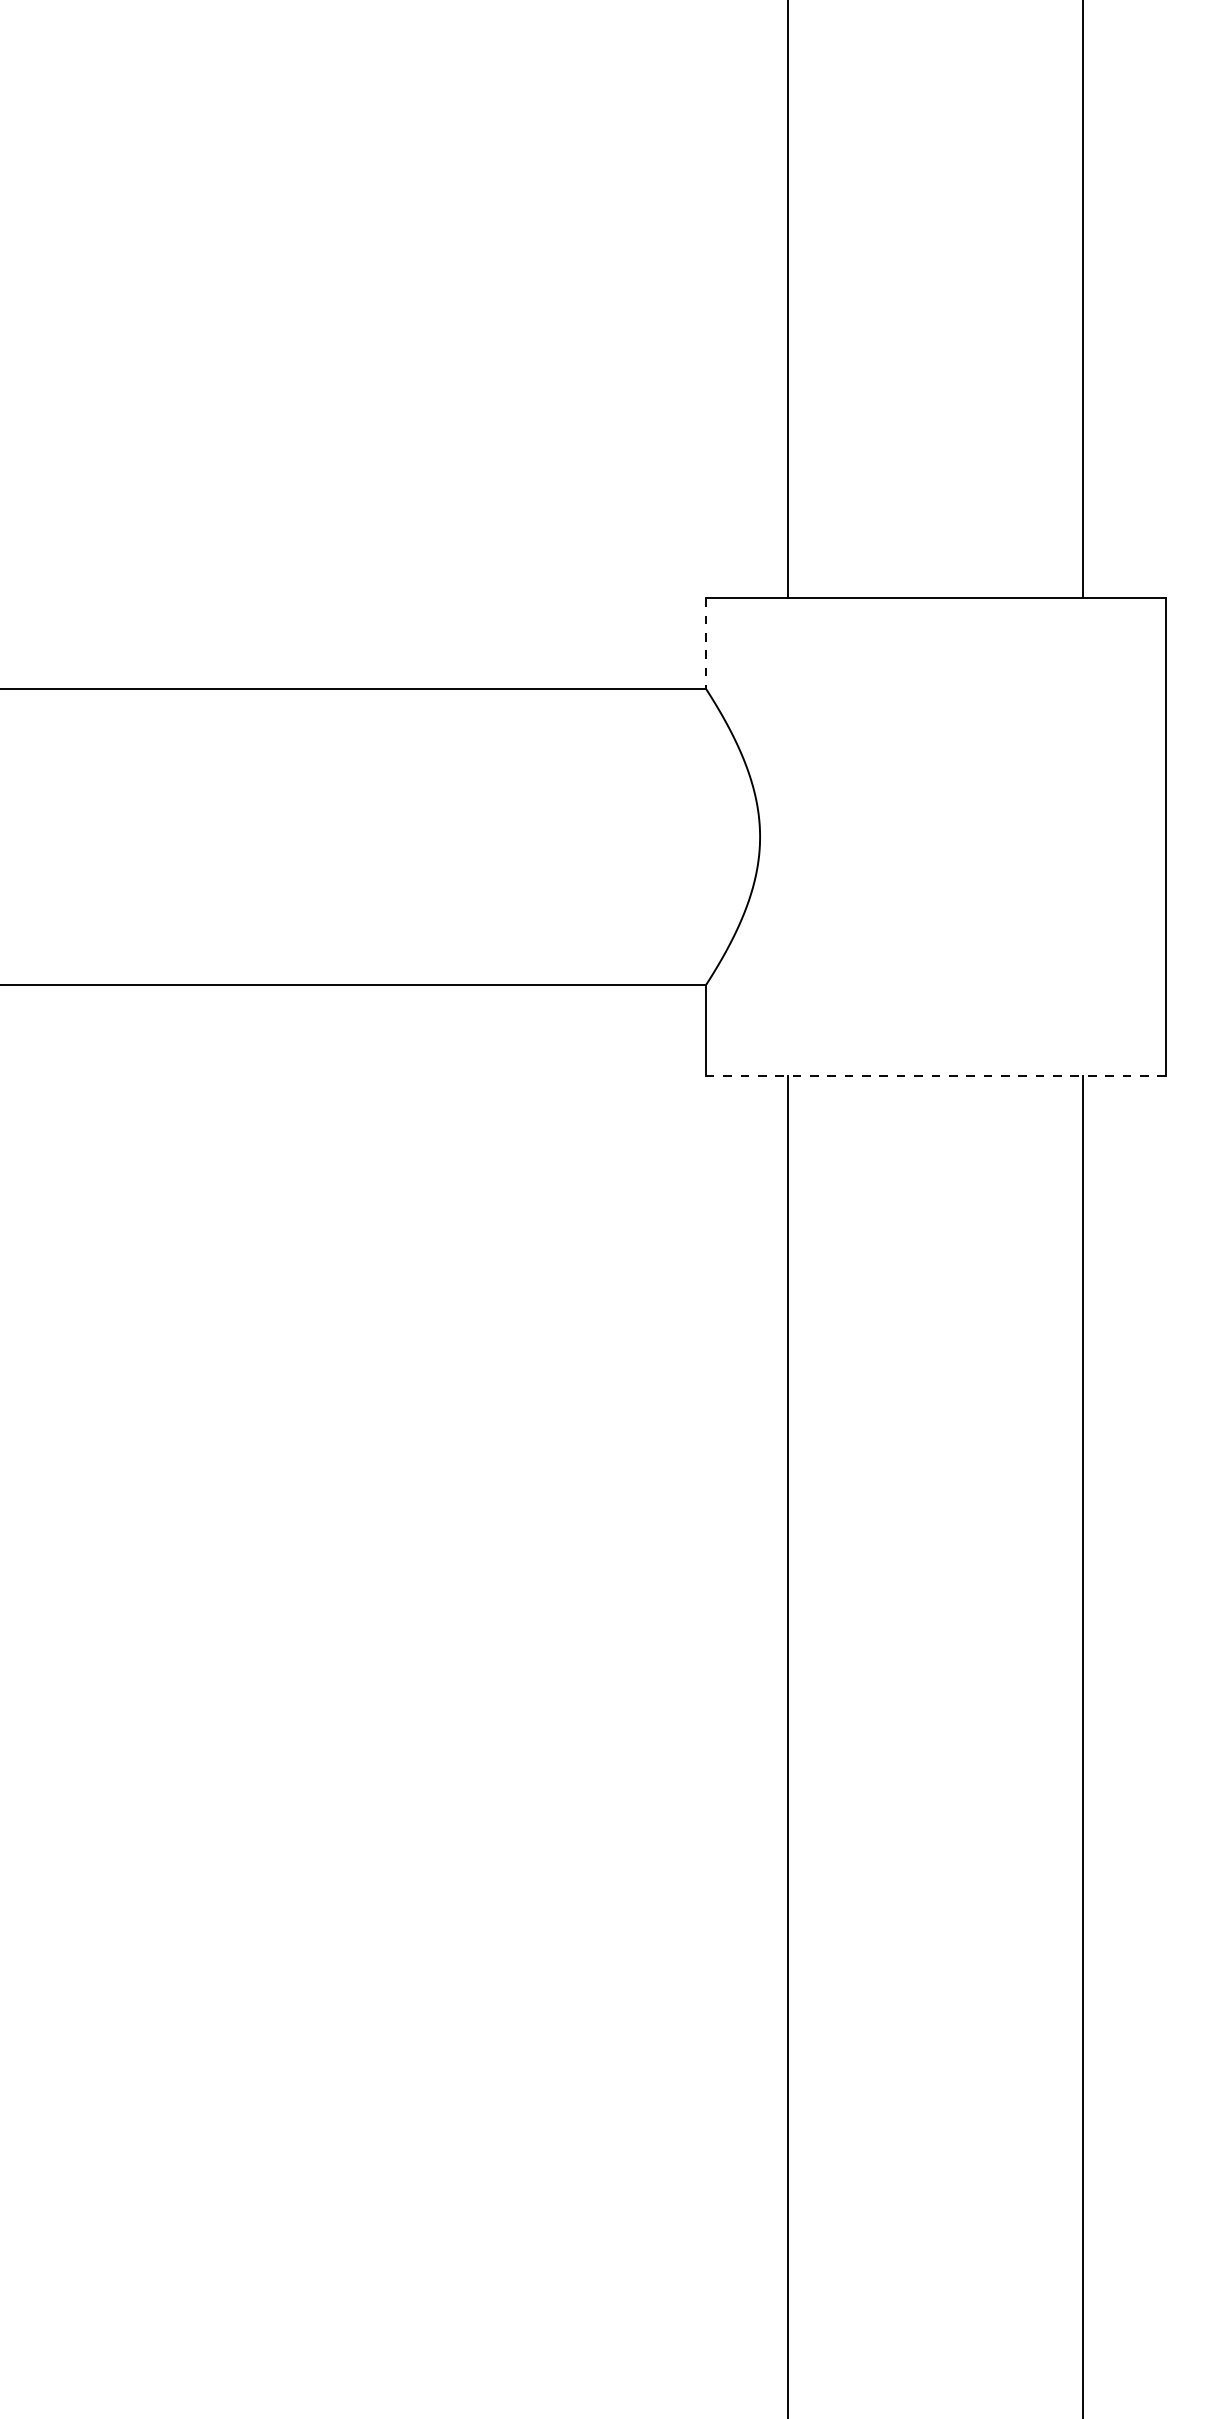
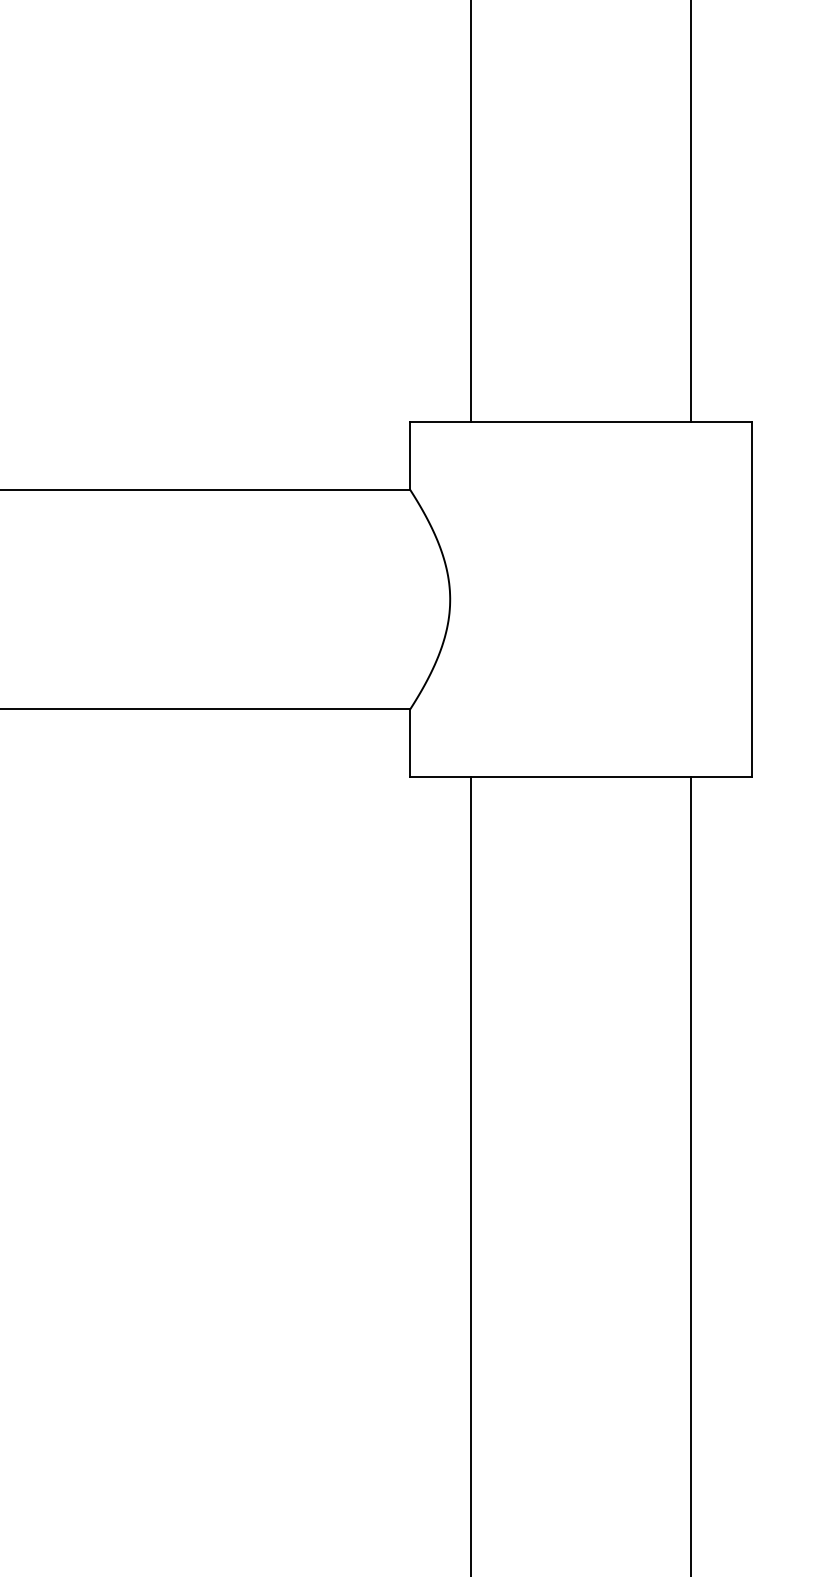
line: (705, 643) -> (409, 455), dashed -> solid
line: (936, 1075) -> (581, 776), dashed -> solid

